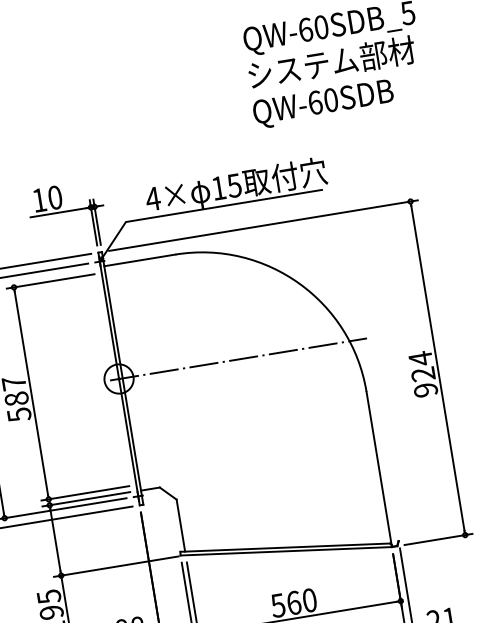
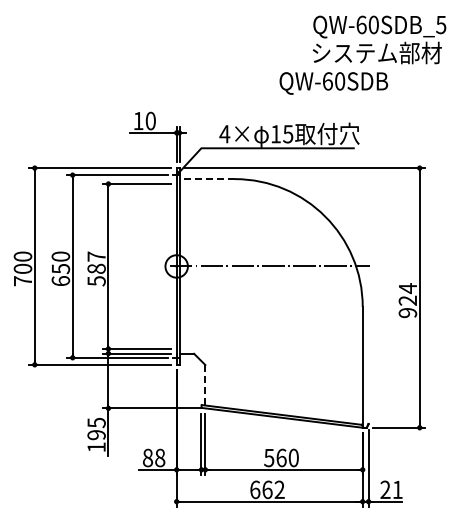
text: (323, 104) -> (333, 83), moved
line: (140, 260) -> (207, 179), solid -> dashed
line: (181, 525) -> (205, 385), solid -> dashed

